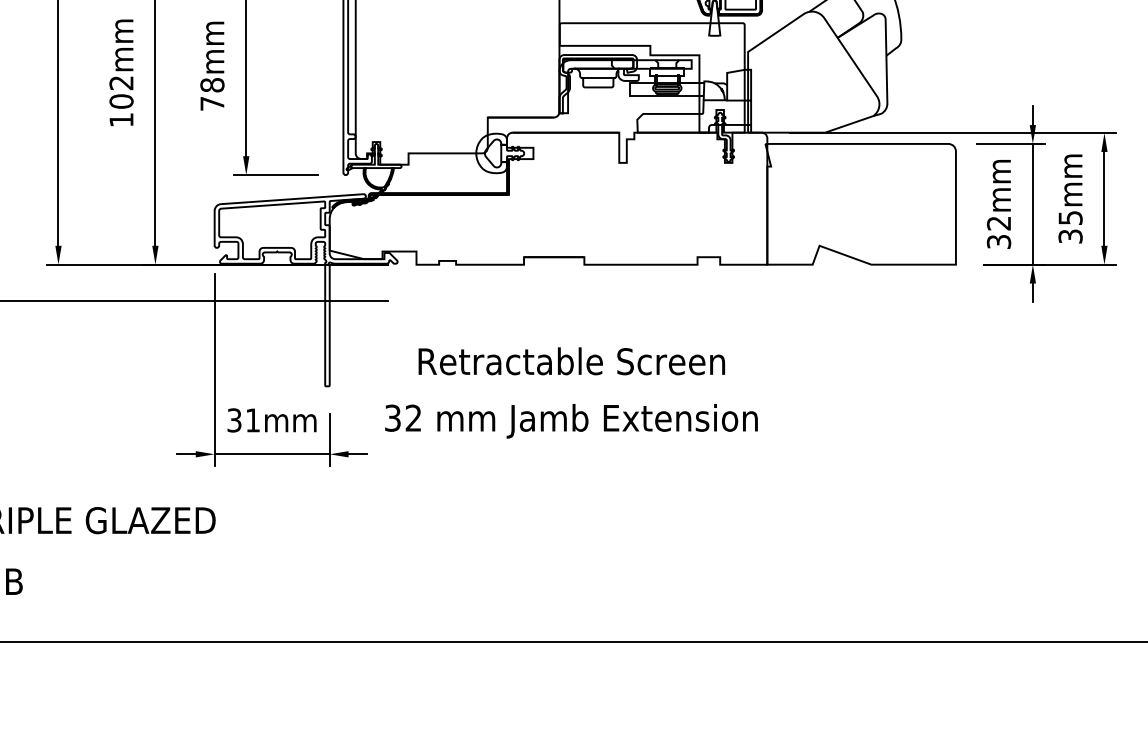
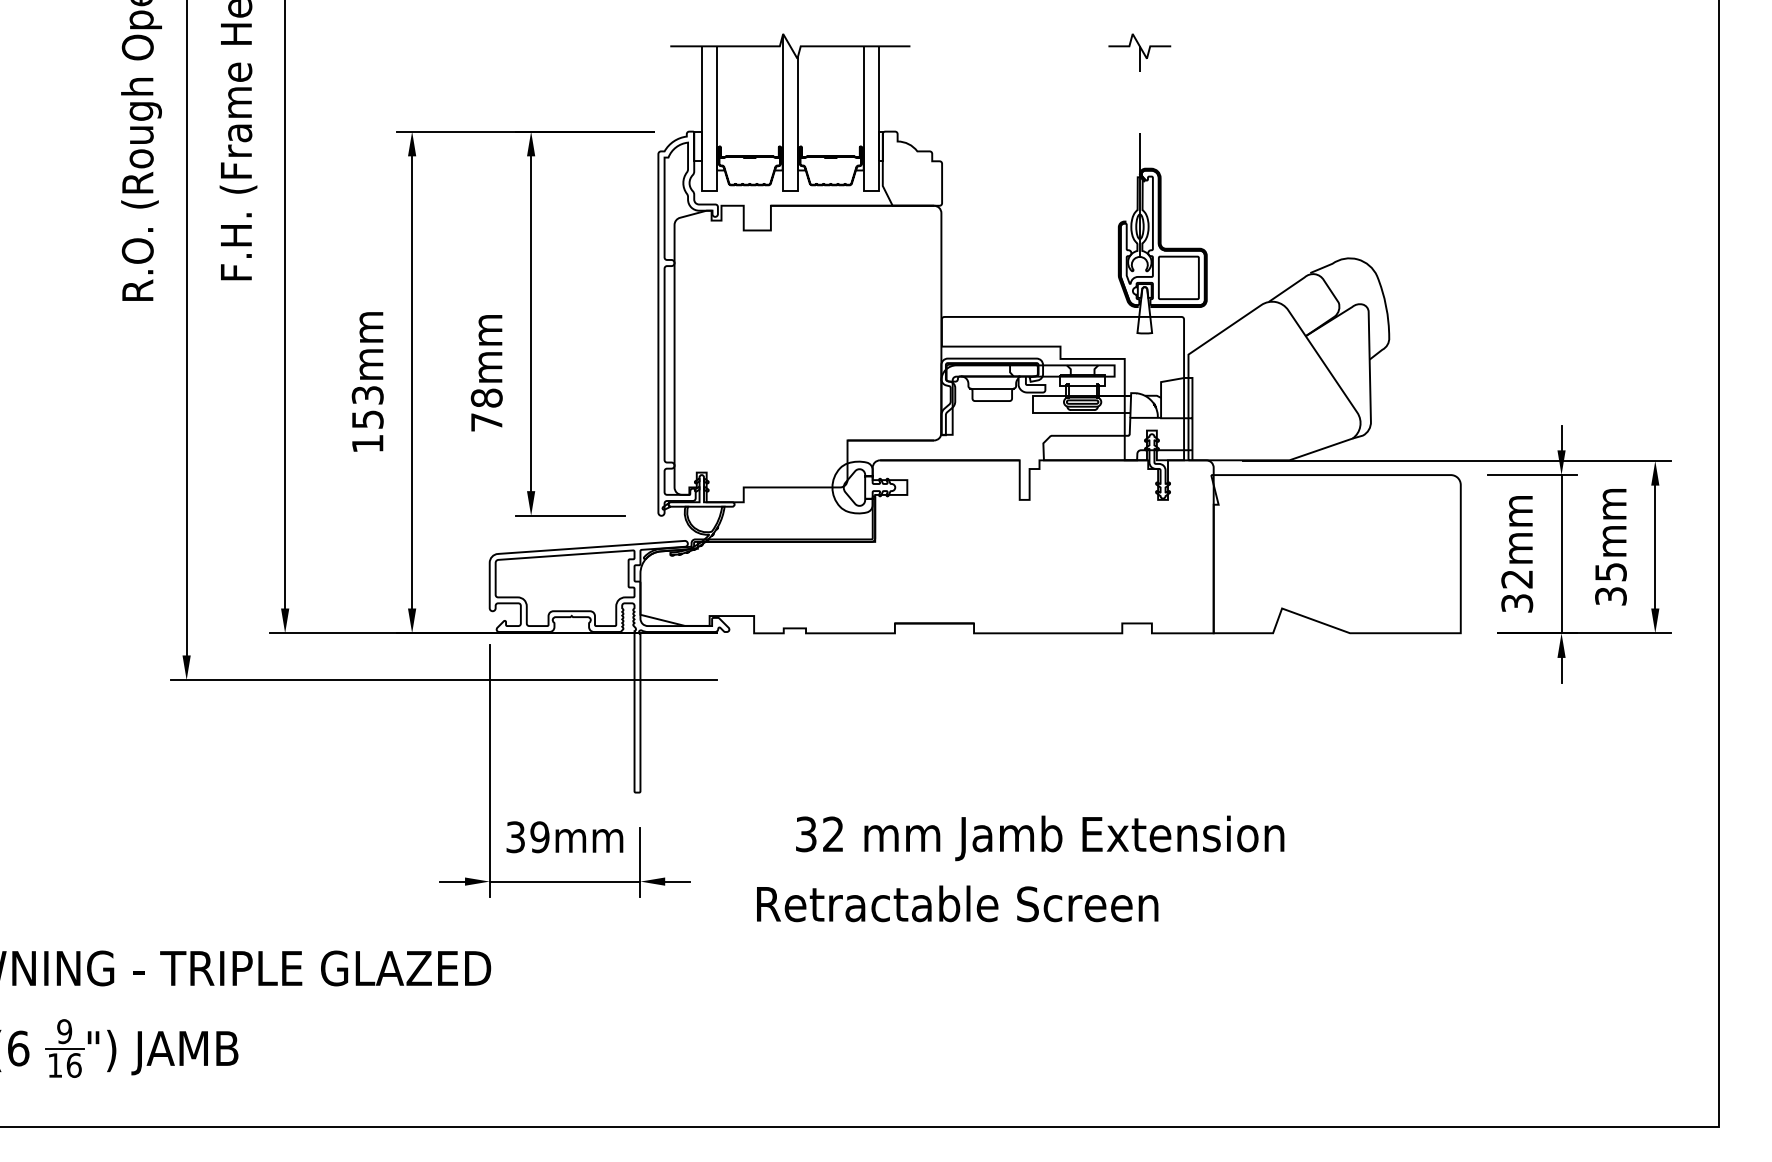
text: (121, 92) -> (367, 407), 102mm -> 153mm
text: (571, 361) -> (957, 903), moved
text: (252, 420) -> (539, 837), 31mm -> 39mm
text: (571, 421) -> (1040, 838), moved

